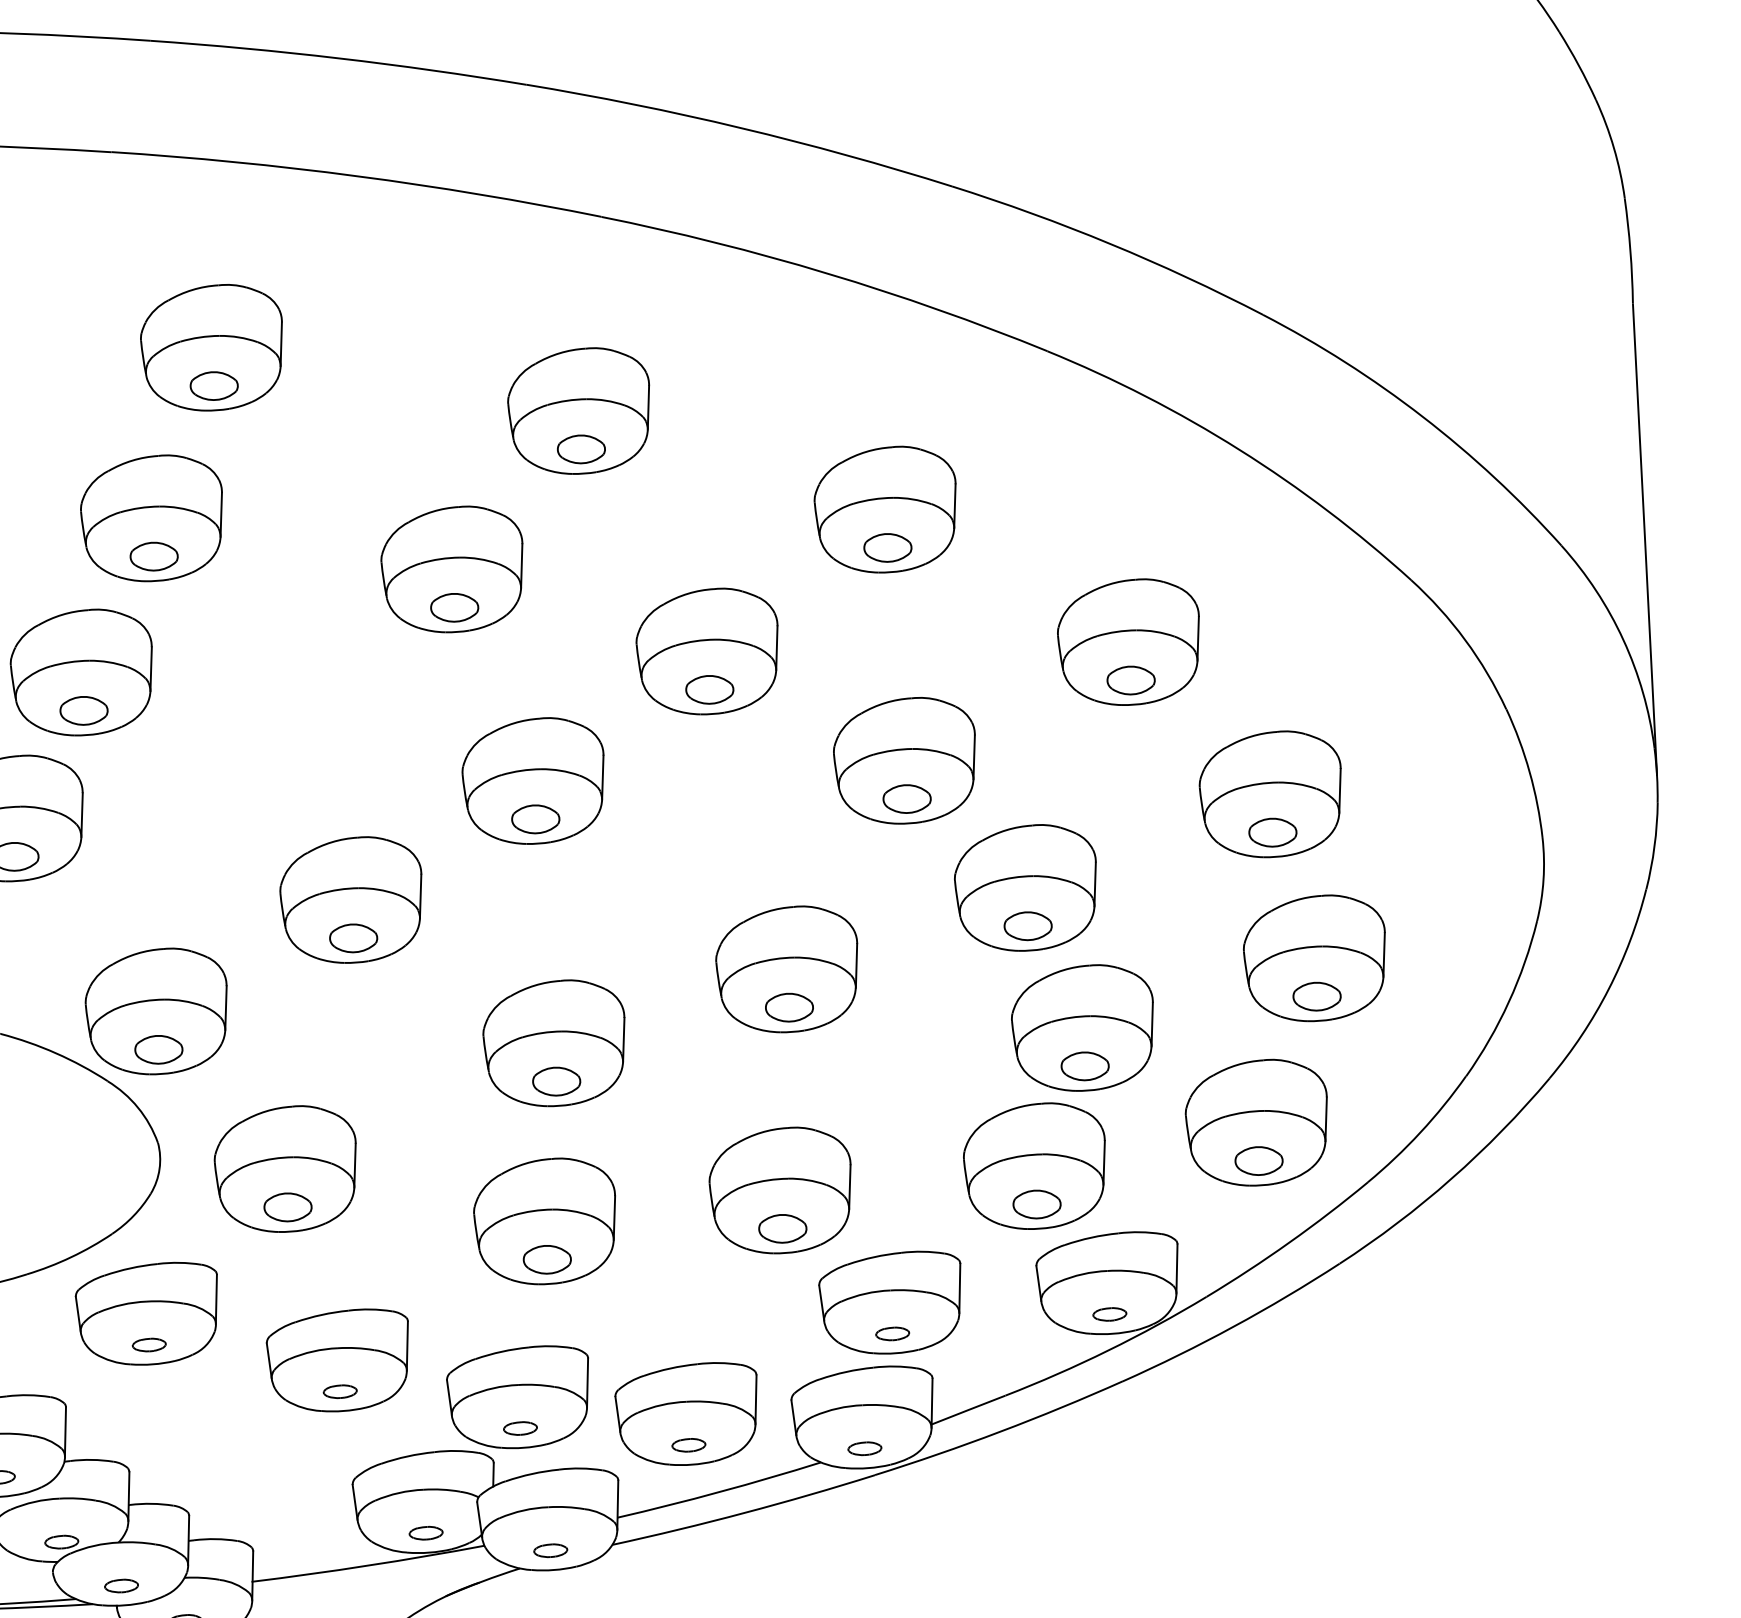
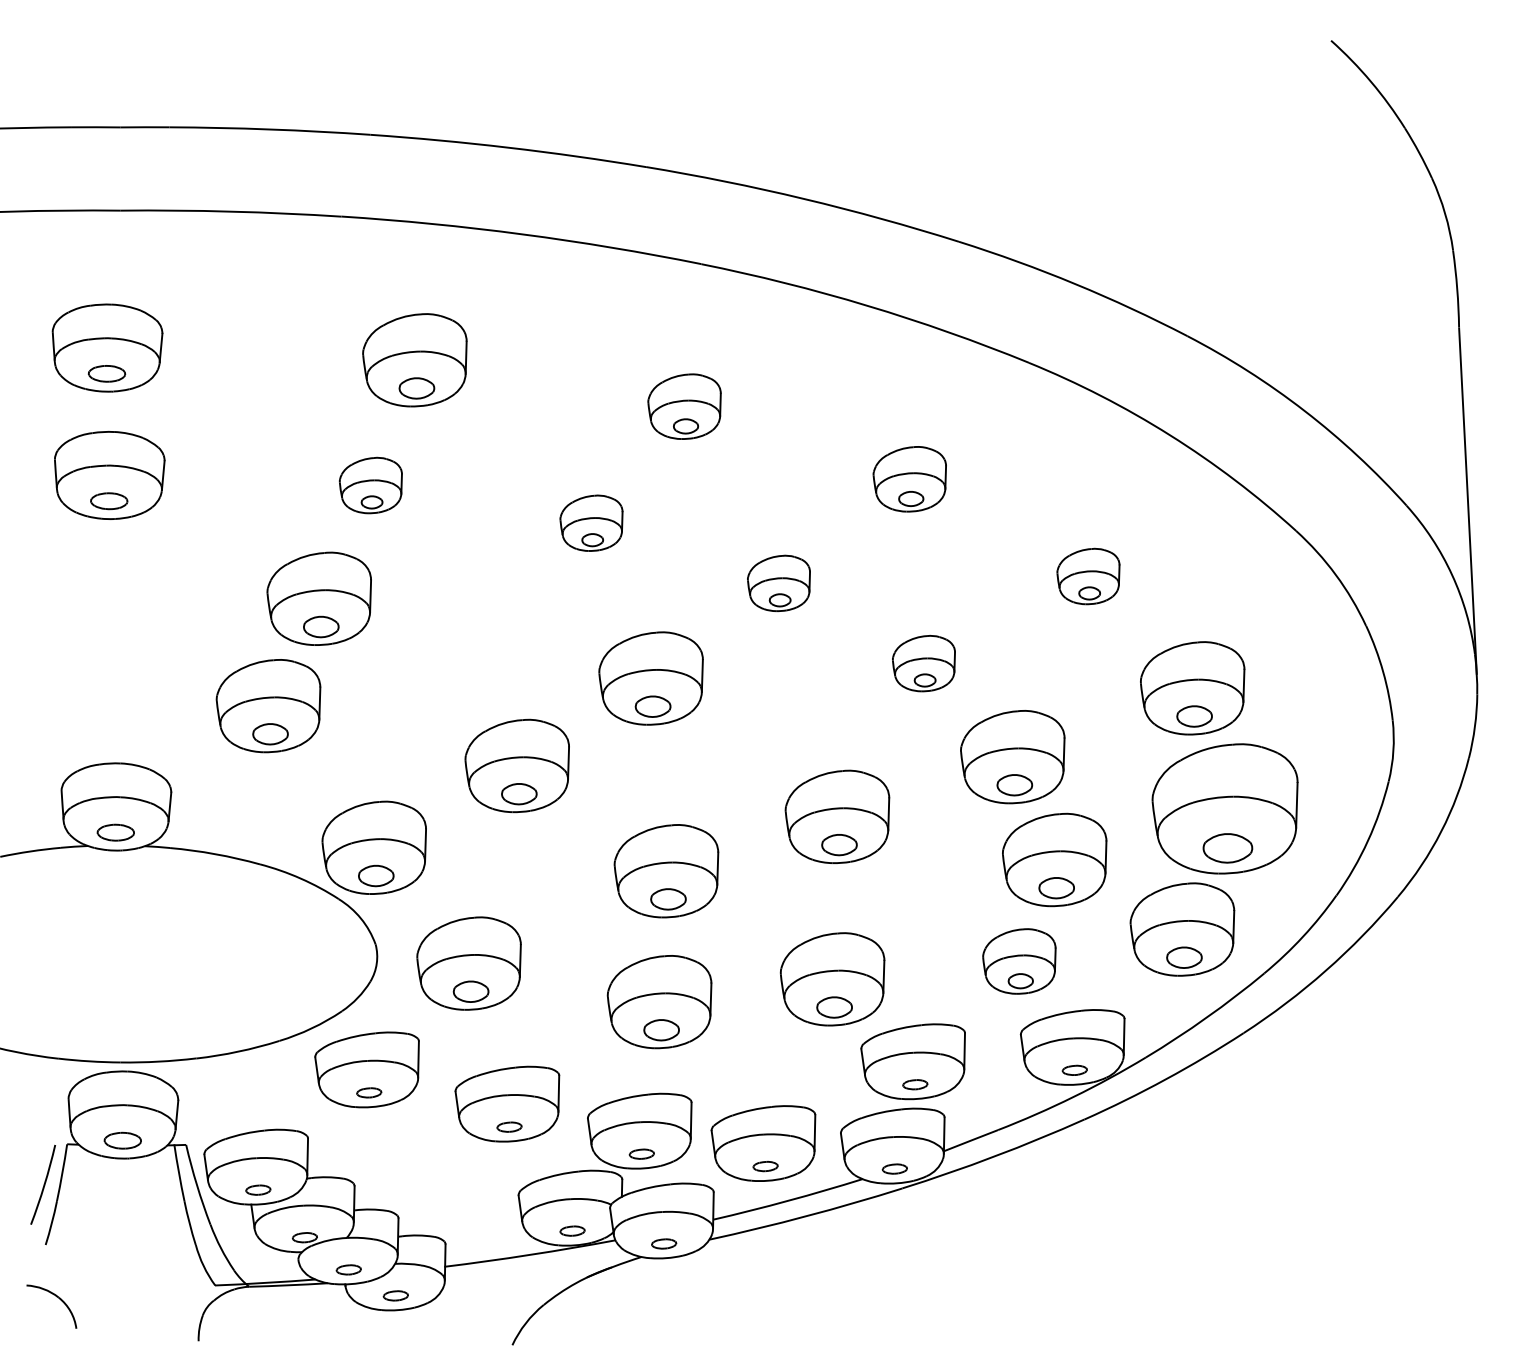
part: (578, 410) -> (684, 406), size x0.7
part: (884, 510) -> (909, 479), size x0.7
part: (151, 518) -> (370, 485), size x0.6
part: (451, 569) -> (591, 523), size x0.6
part: (1128, 642) -> (1088, 576), size x0.6
part: (706, 651) -> (778, 583), size x0.6
part: (903, 760) -> (923, 663), size x0.6
part: (1313, 957) -> (1224, 808), size x1.4
part: (1034, 1166) -> (1019, 961), size x0.7

